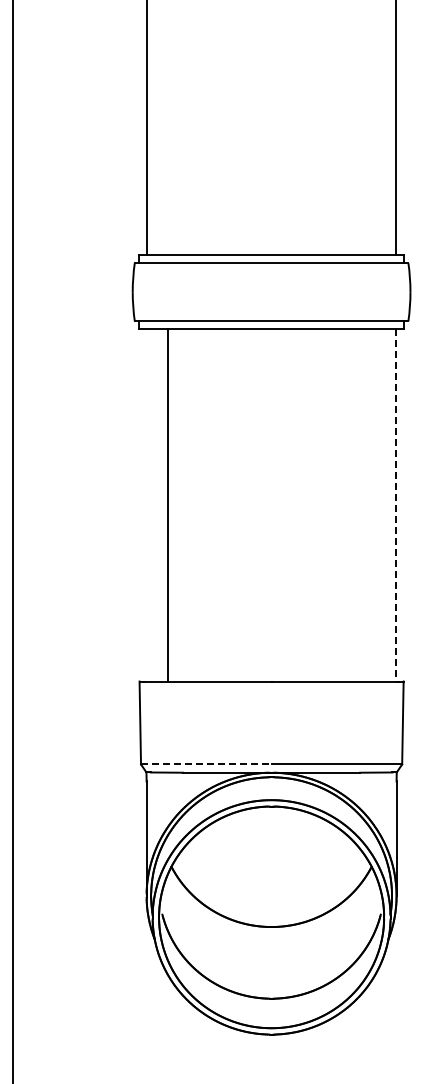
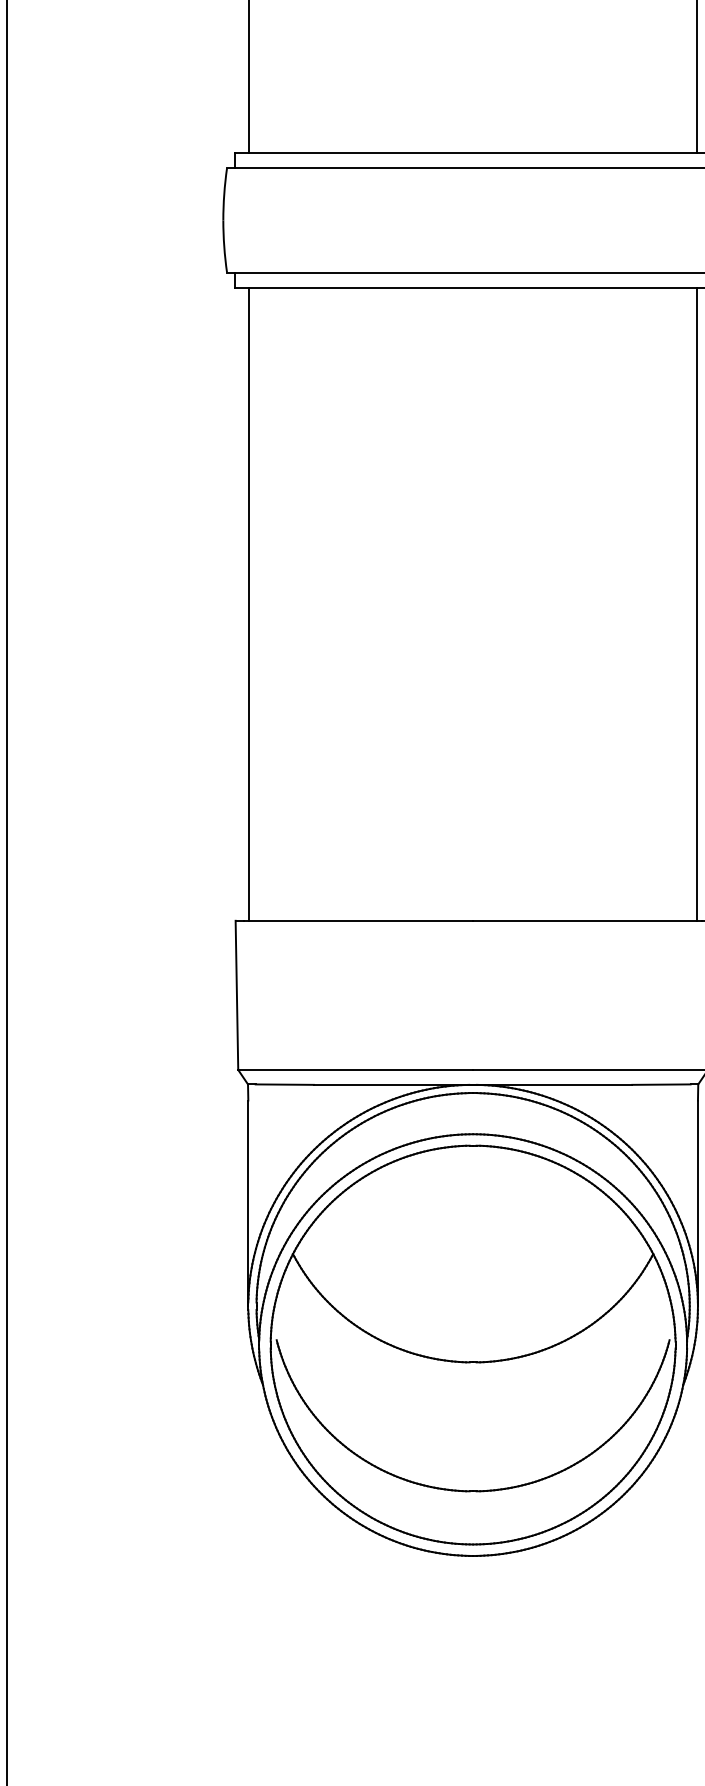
line: (168, 505) -> (249, 604), moved
line: (395, 506) -> (696, 605), dashed -> solid
line: (206, 764) -> (356, 1070), dashed -> solid

